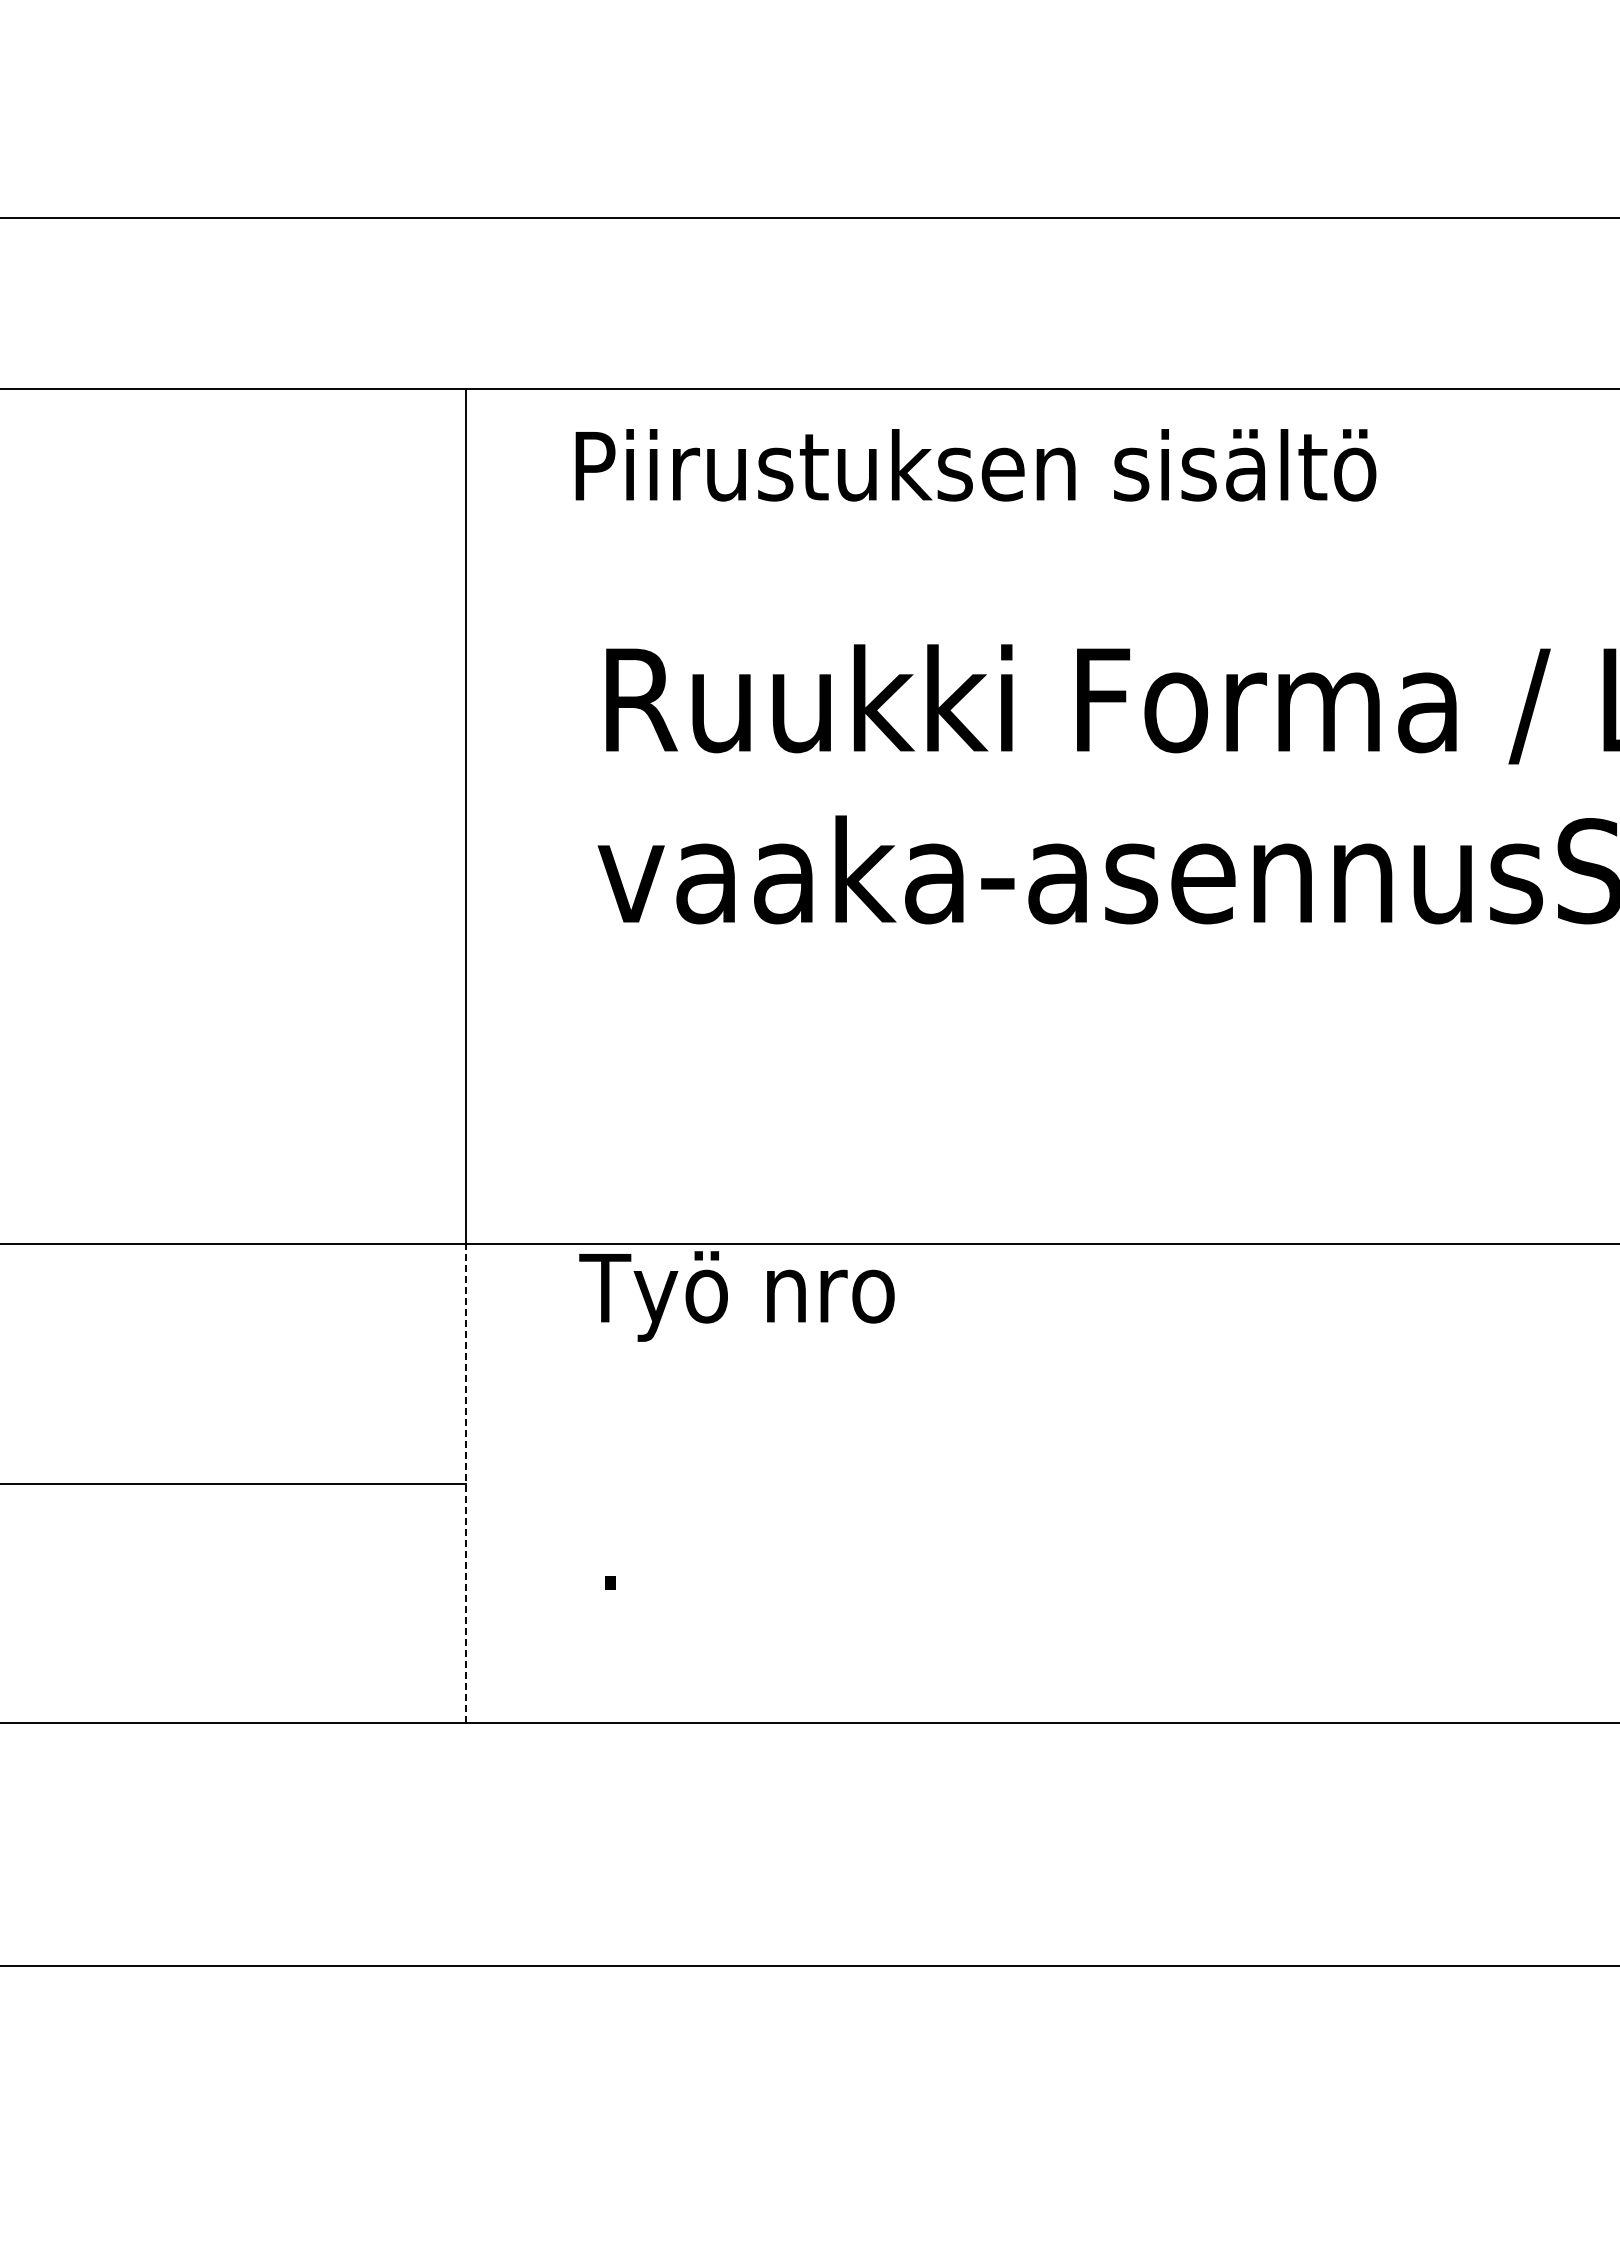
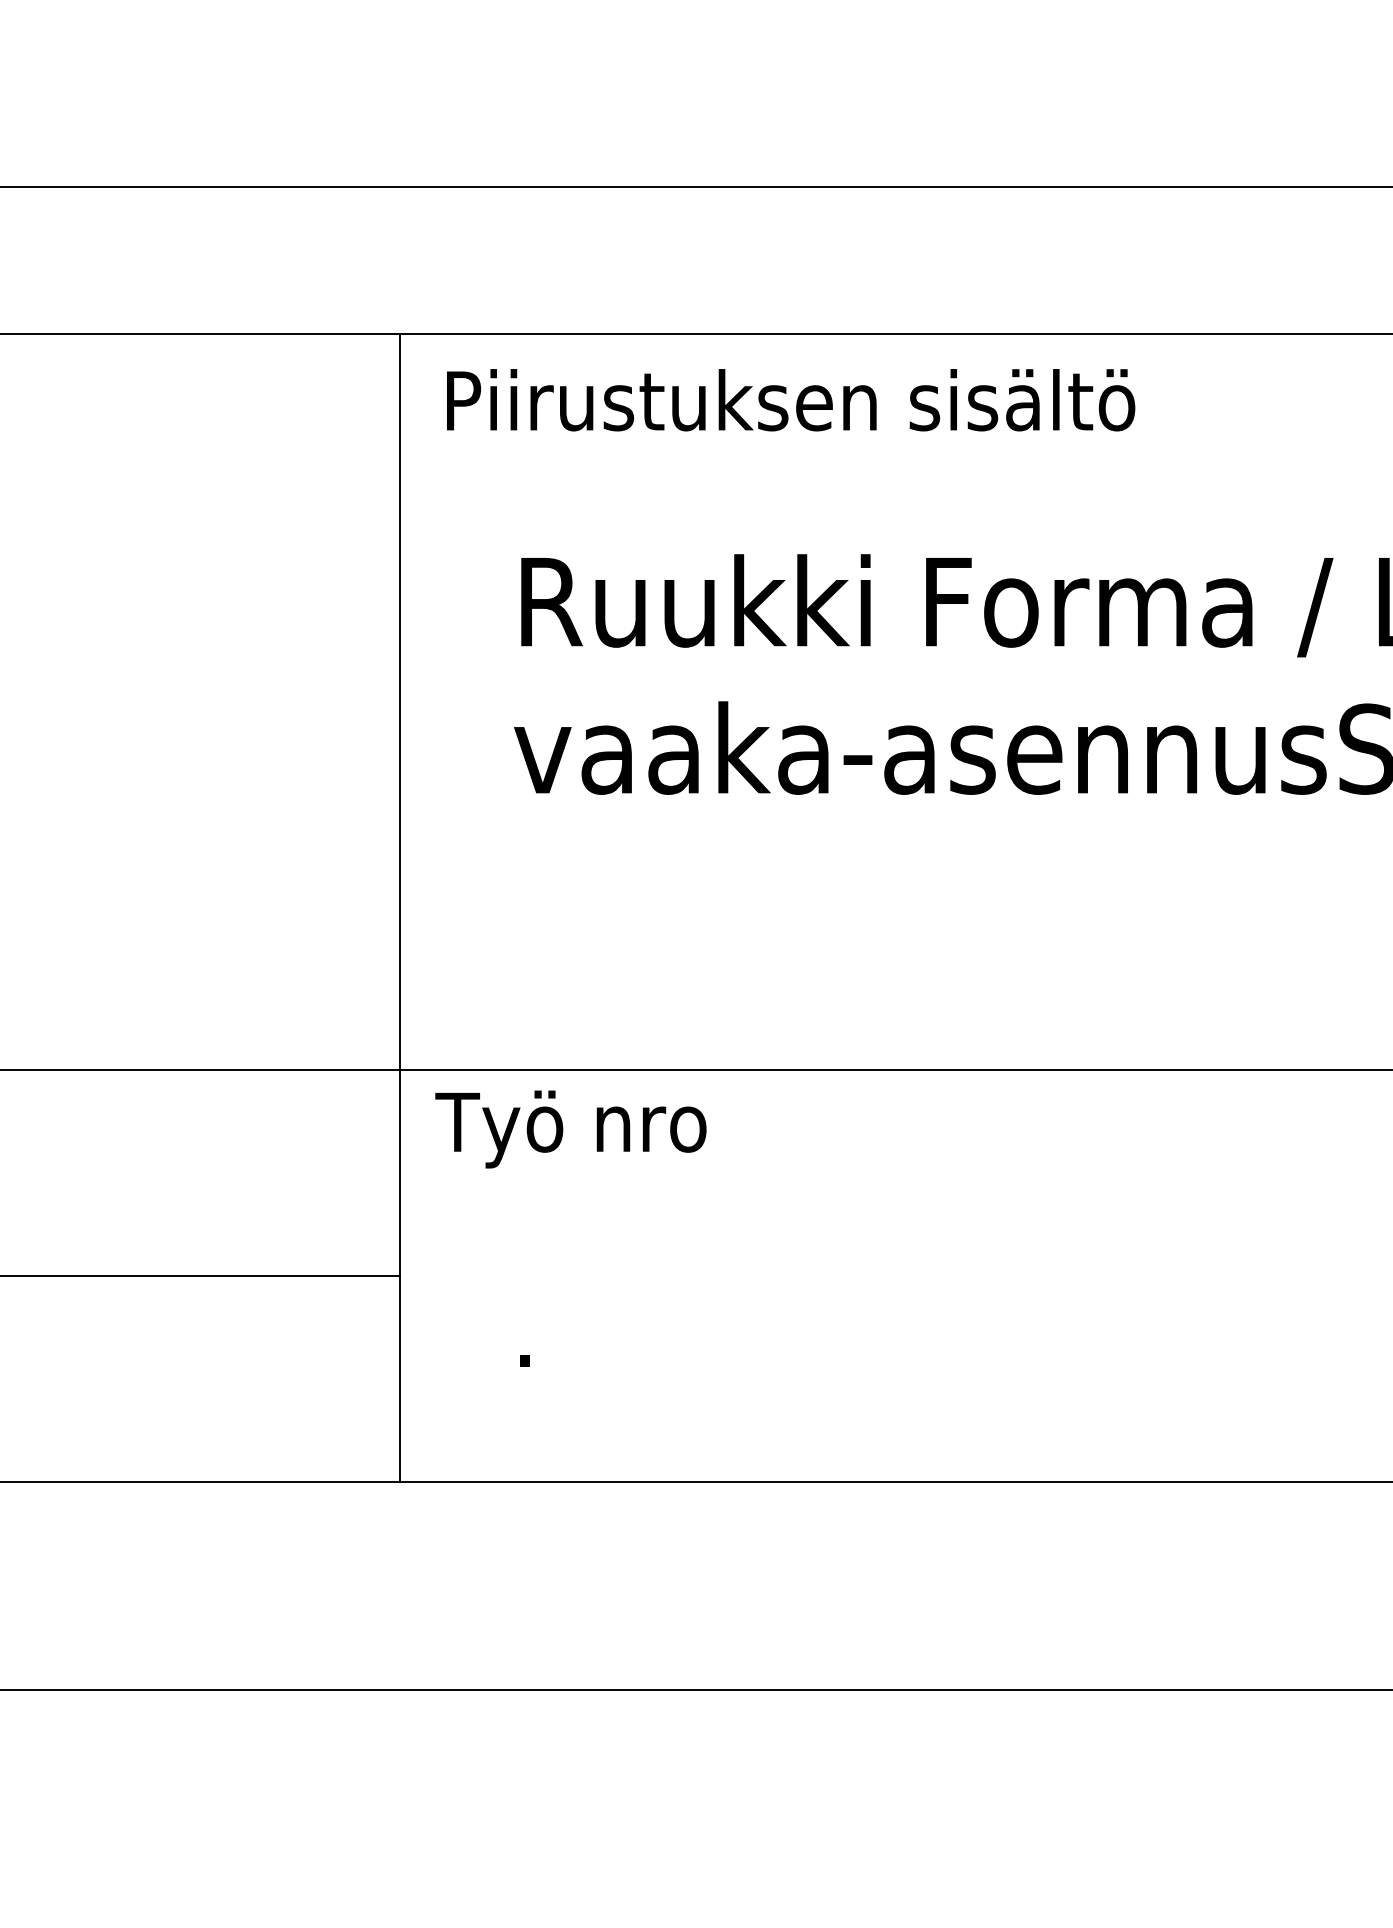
text: (975, 465) -> (790, 400), moved
text: (736, 1296) -> (570, 1129), moved
line: (465, 1483) -> (400, 1275), dashed -> solid

